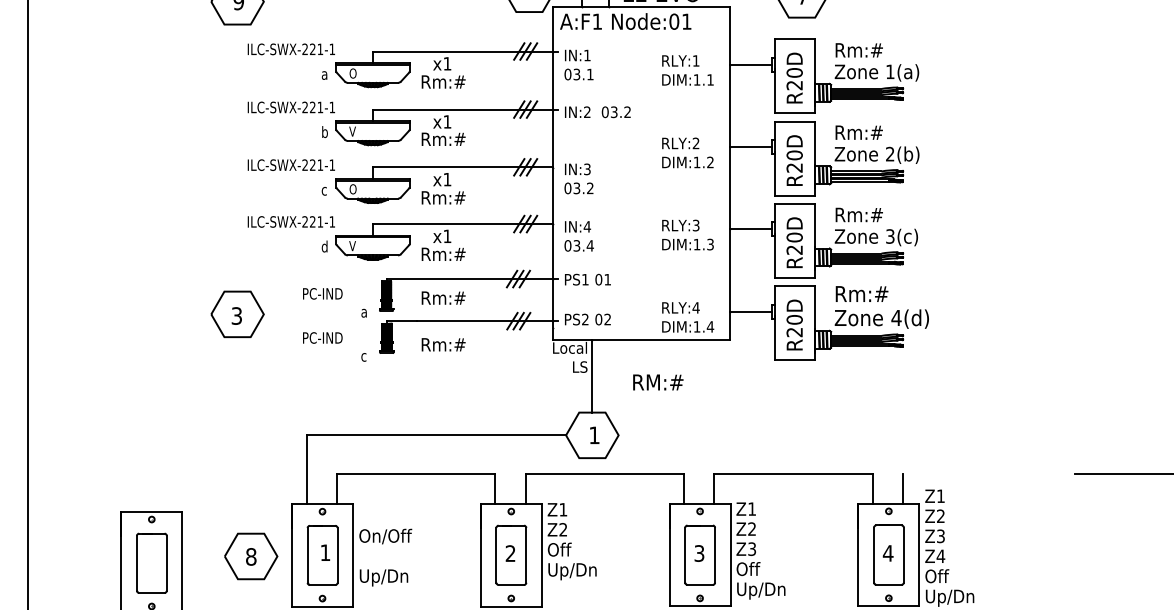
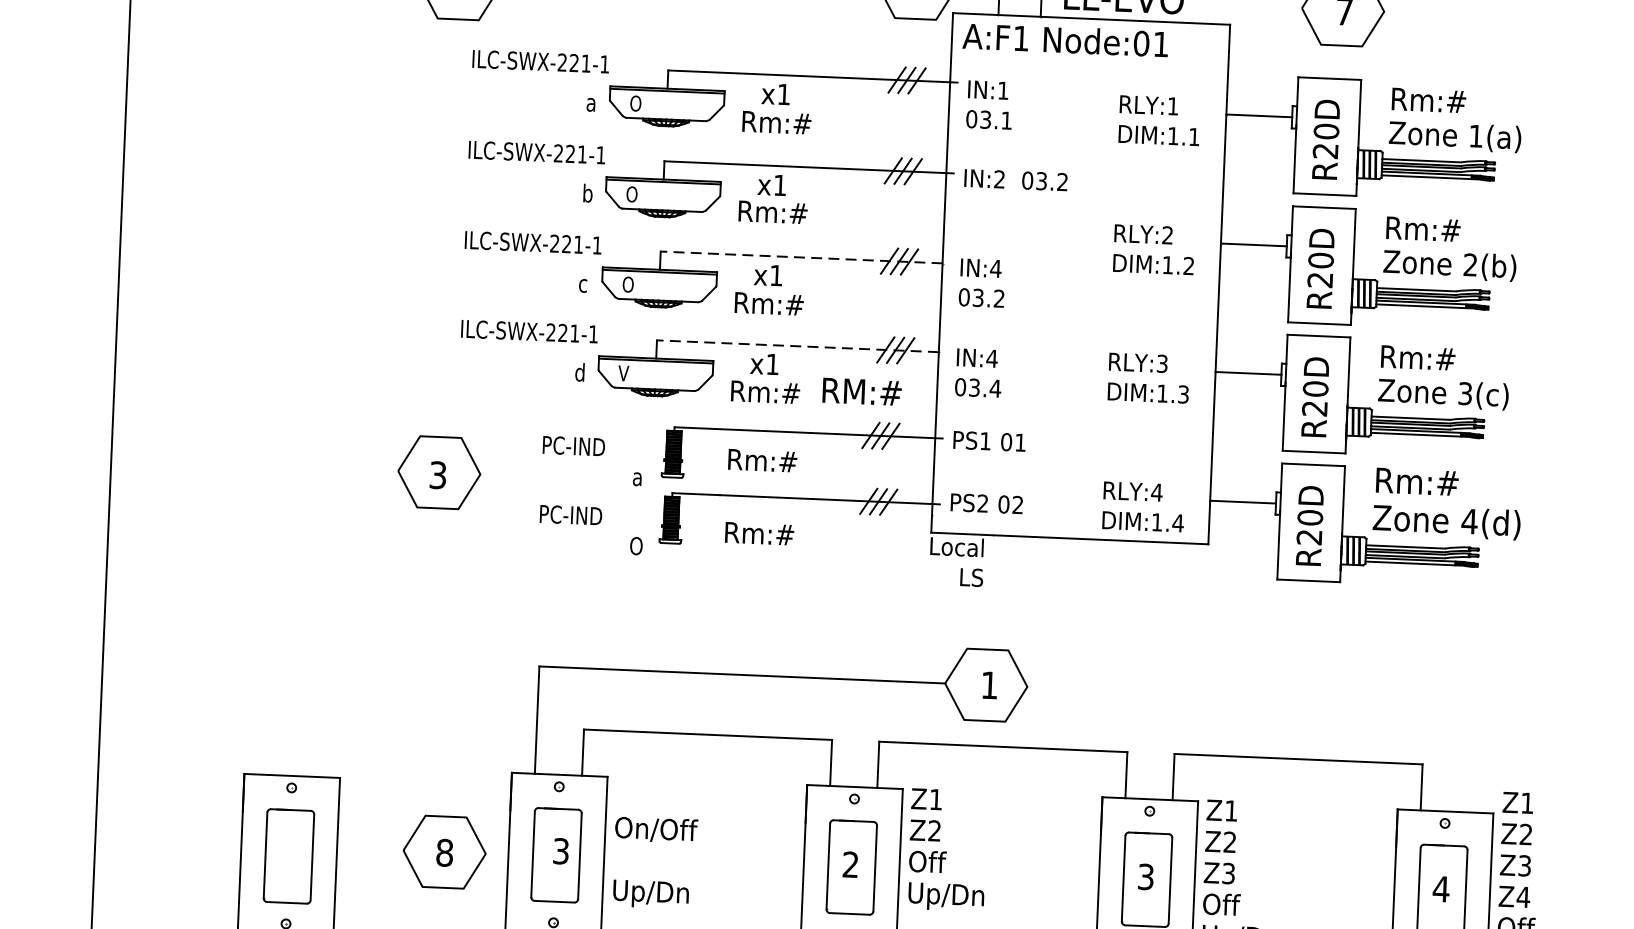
text: (352, 131) -> (631, 194), V -> O
line: (462, 167) -> (800, 257), solid -> dashed
text: (587, 169) -> (996, 269), IN:3 -> IN:4
line: (462, 224) -> (796, 346), solid -> dashed
text: (365, 355) -> (636, 545), c -> O
line: (592, 375) -> (990, 591), removed
text: (658, 382) -> (862, 391), moved
line: (903, 488) -> (1469, 788), removed
text: (325, 552) -> (561, 850), 1 -> 3

